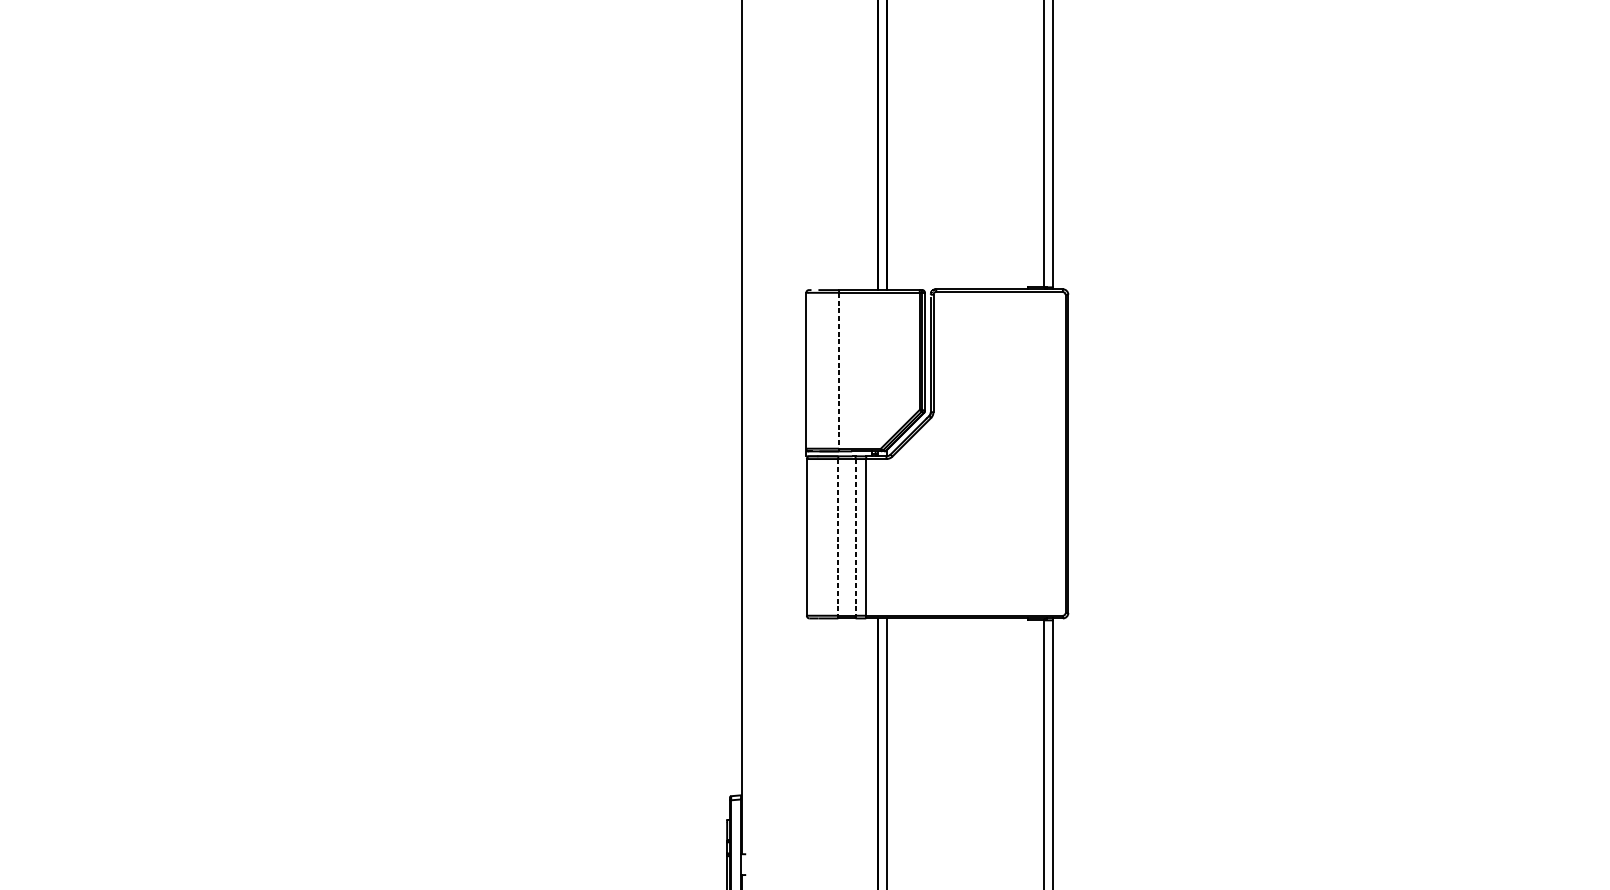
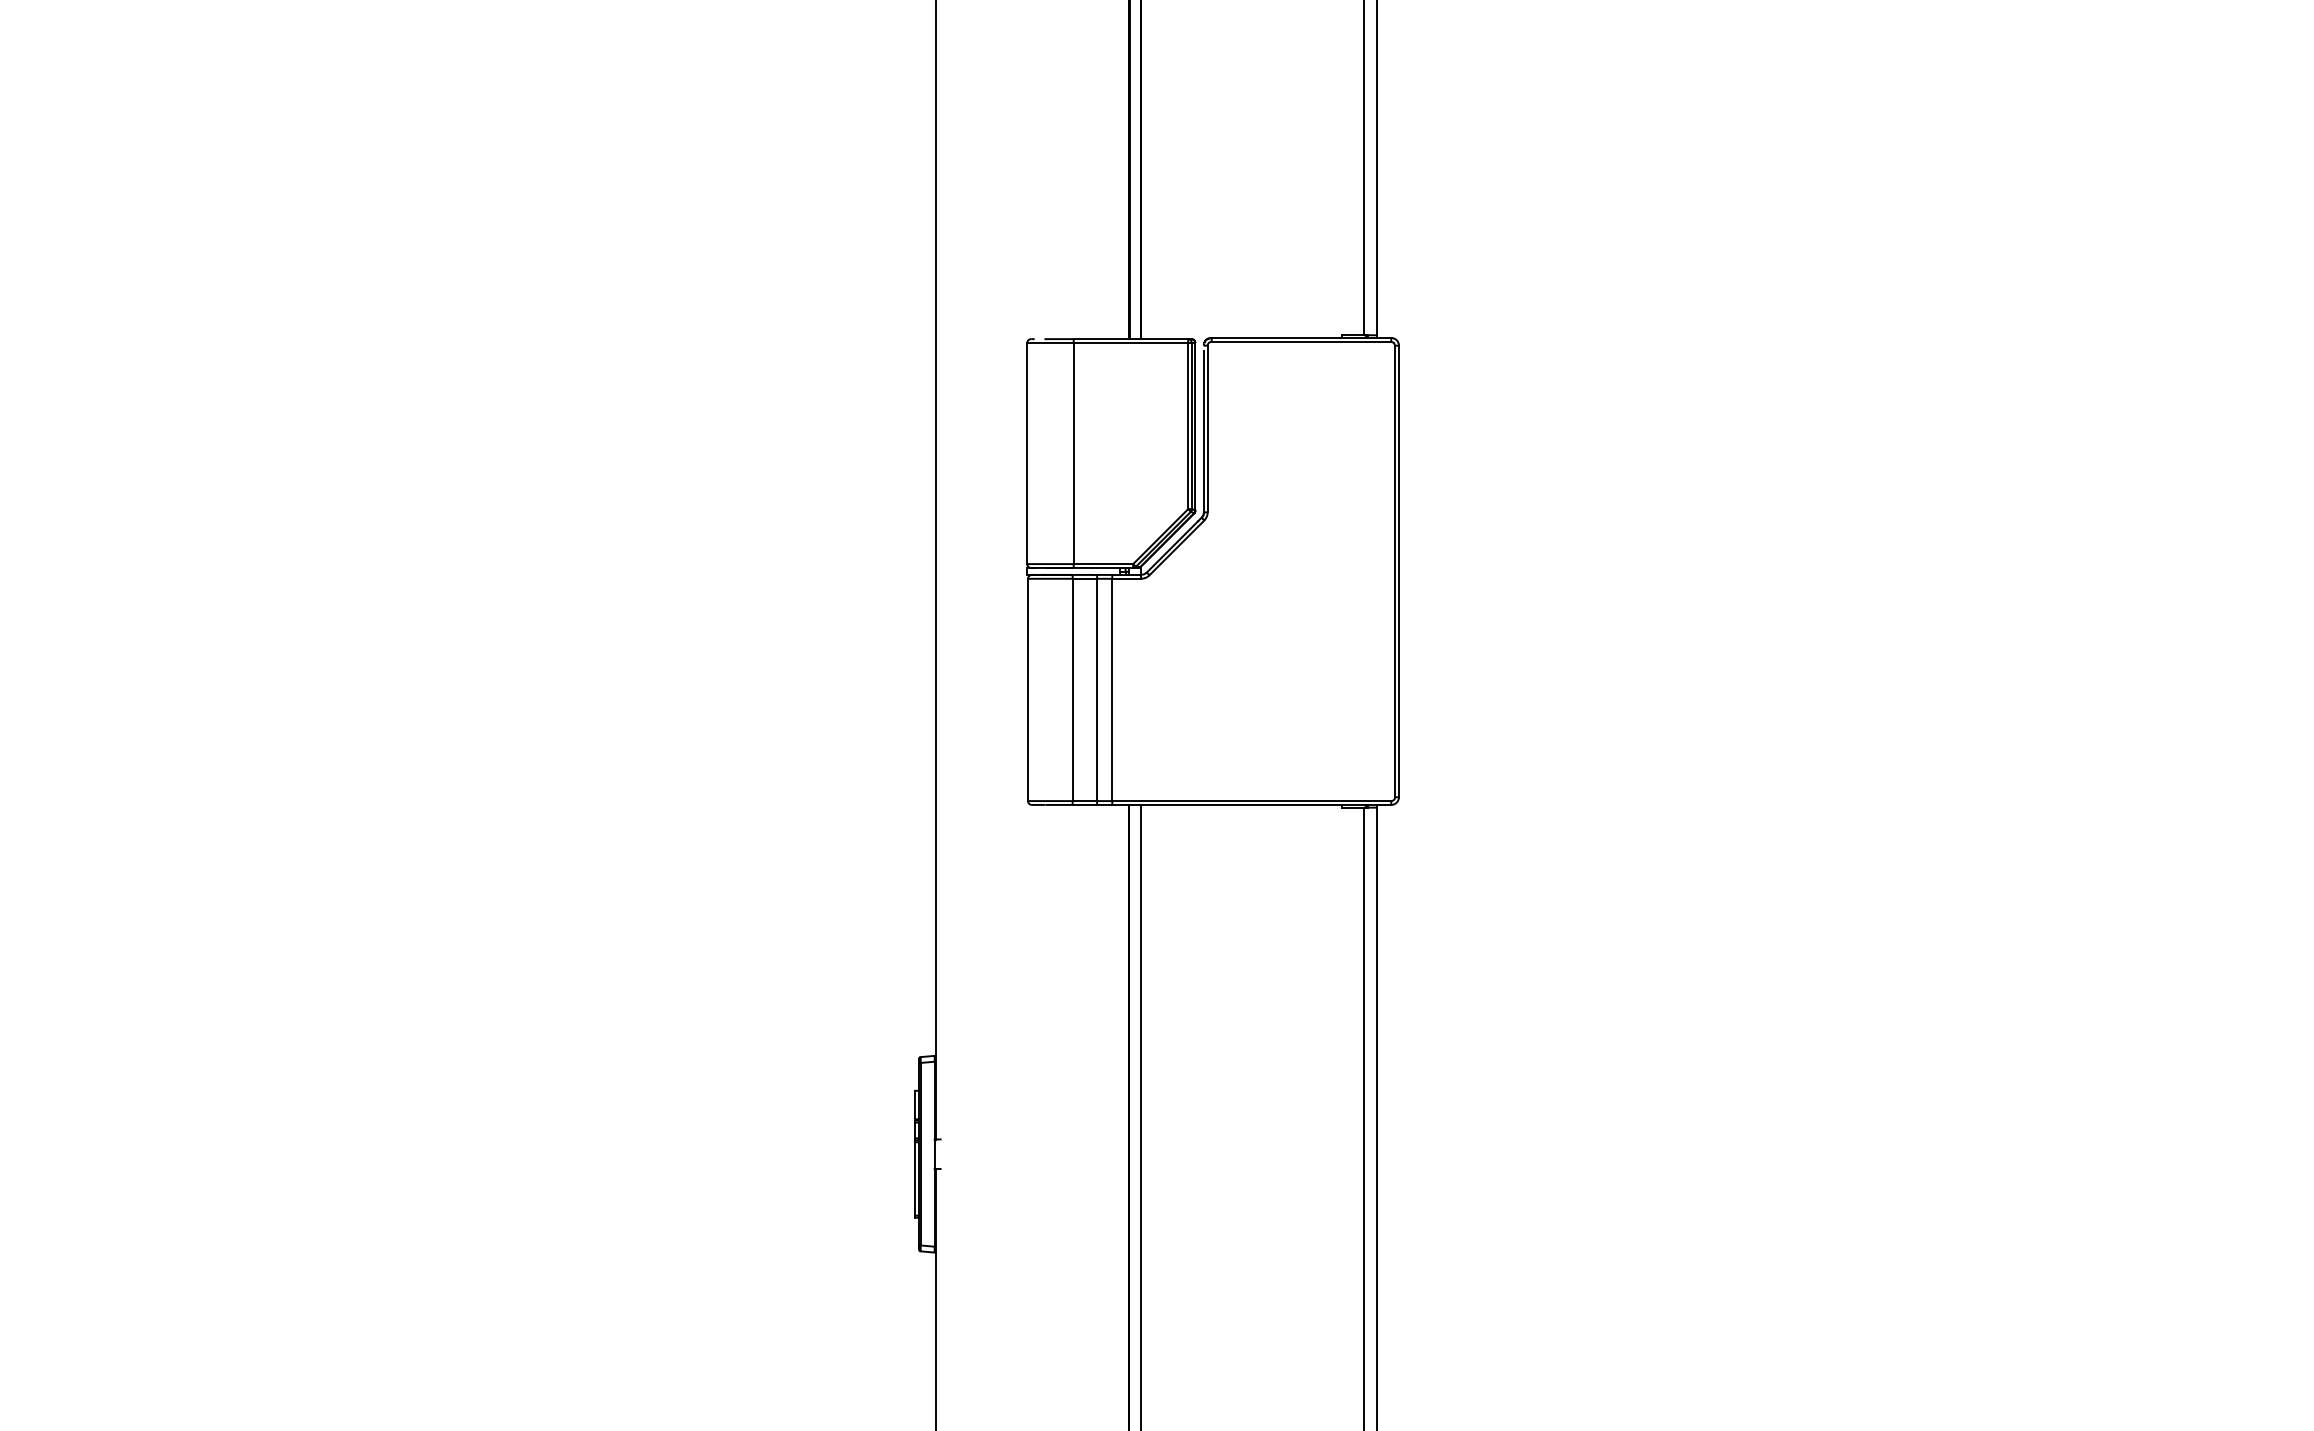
line: (838, 370) -> (1073, 453), dashed -> solid
line: (838, 537) -> (1072, 690), dashed -> solid
line: (855, 537) -> (1097, 690), dashed -> solid

